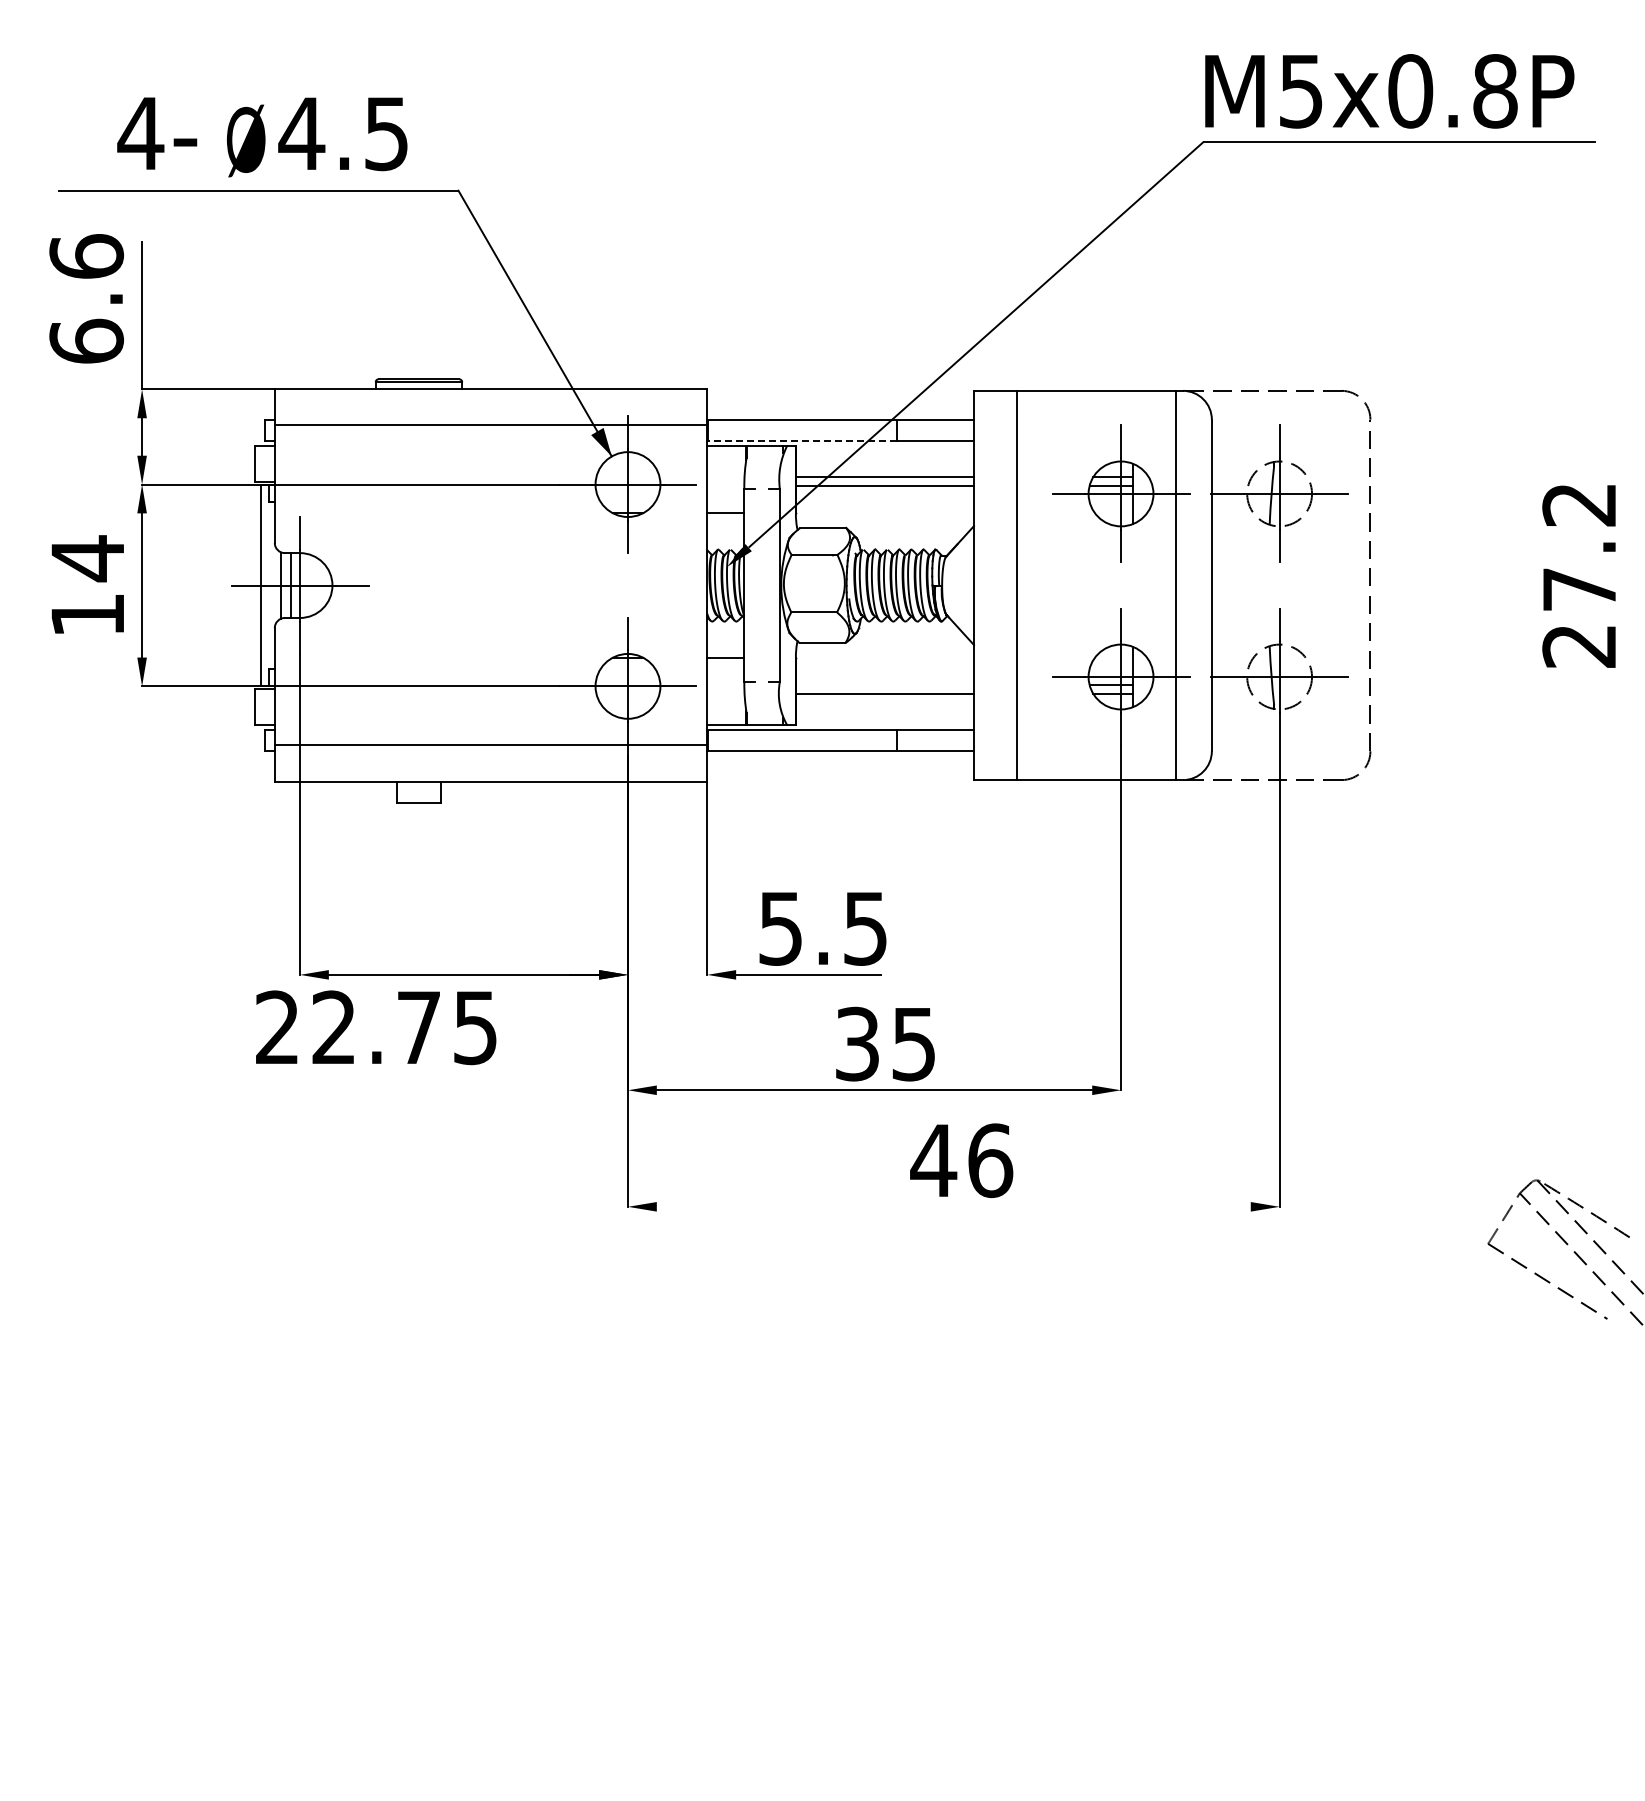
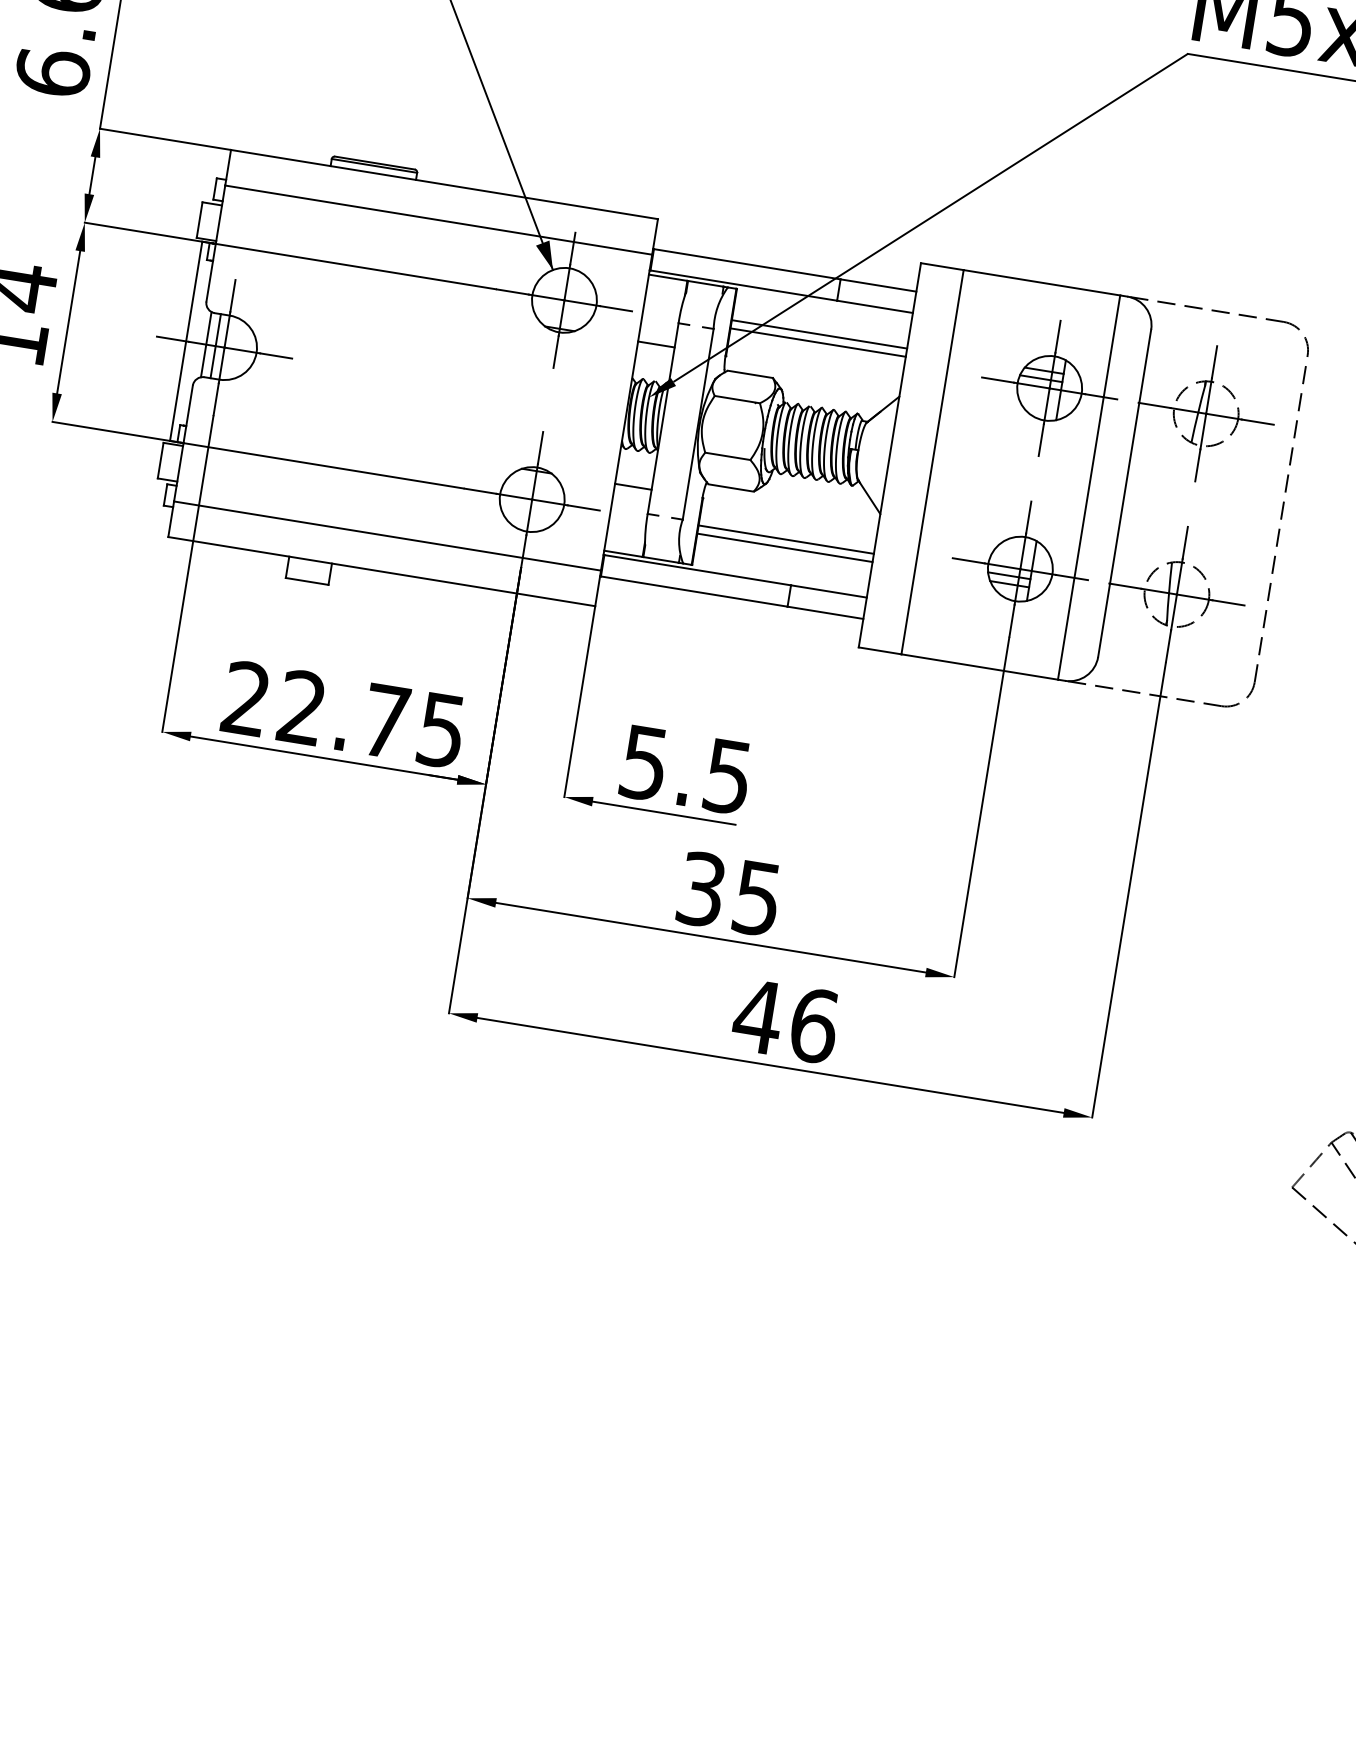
line: (802, 441) -> (743, 285), dashed -> solid
line: (884, 685) -> (785, 539), added
text: (376, 1027) -> (343, 714), moved
line: (953, 1206) -> (770, 1065), added

